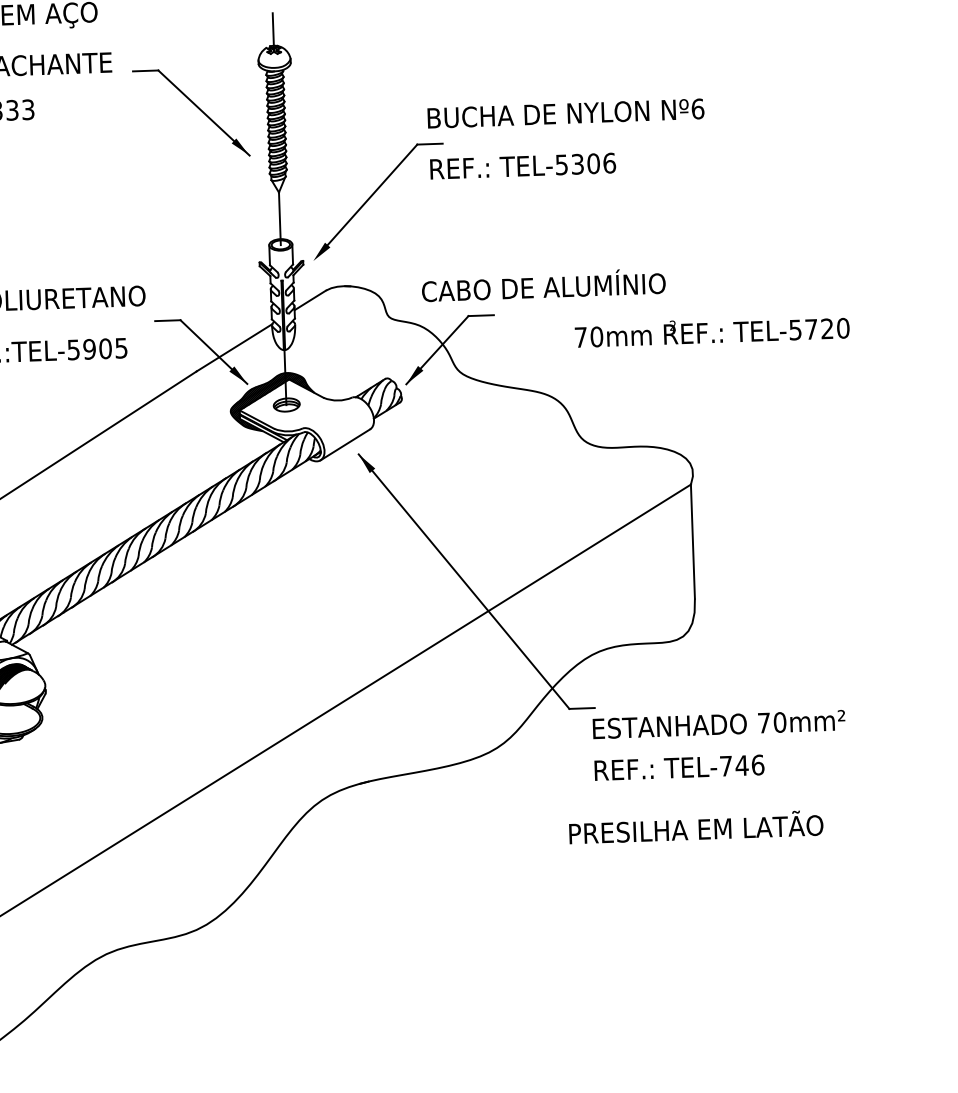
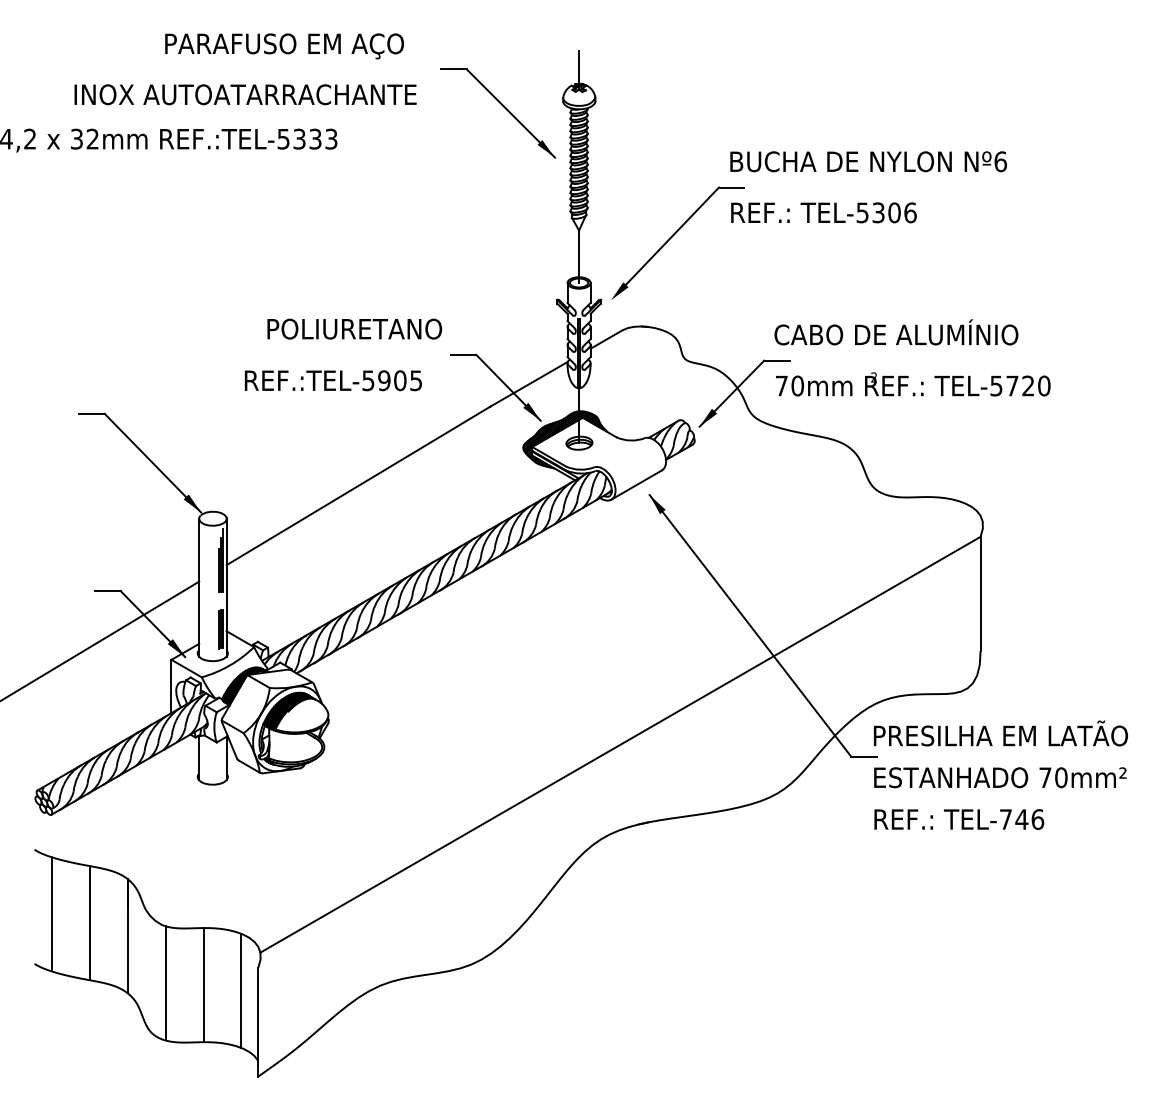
part: (196, 107) -> (503, 107), moved
text: (543, 285) -> (896, 332), moved
text: (712, 331) -> (913, 384), moved
text: (695, 827) -> (1000, 733), moved

